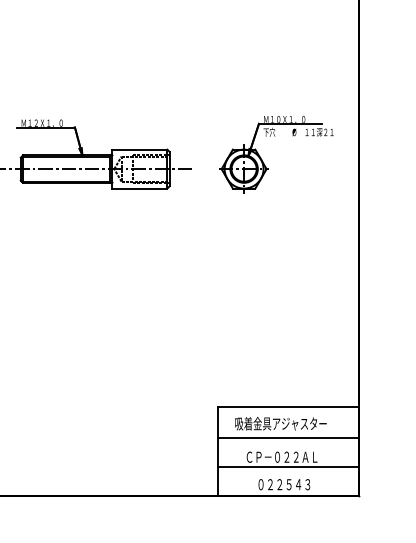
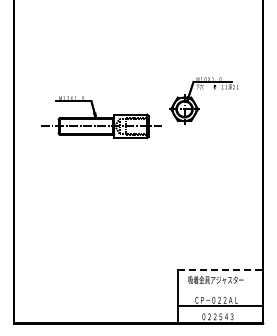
part: (265, 162) -> (197, 105), moved
line: (288, 407) -> (220, 270), solid -> dashed
line: (287, 437) -> (219, 288), removed

